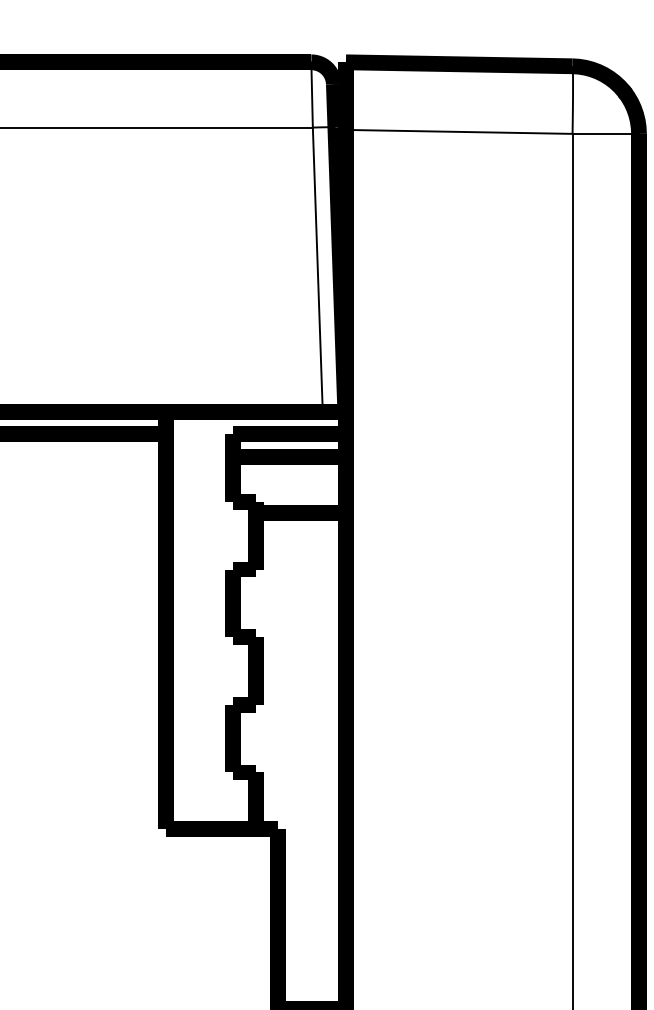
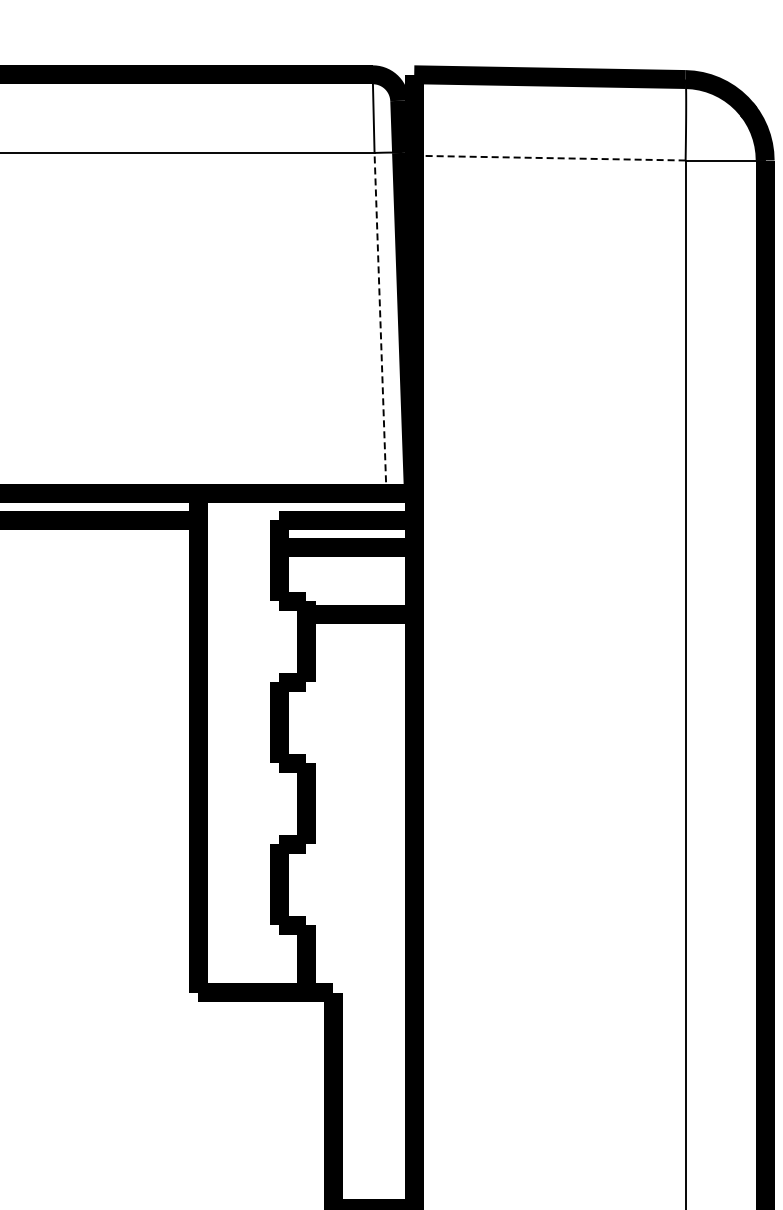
line: (458, 132) -> (549, 158), solid -> dashed
line: (317, 269) -> (380, 322), solid -> dashed

